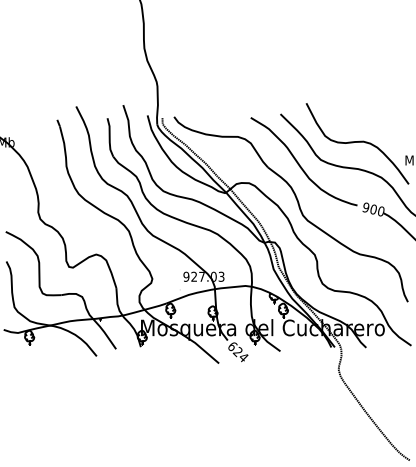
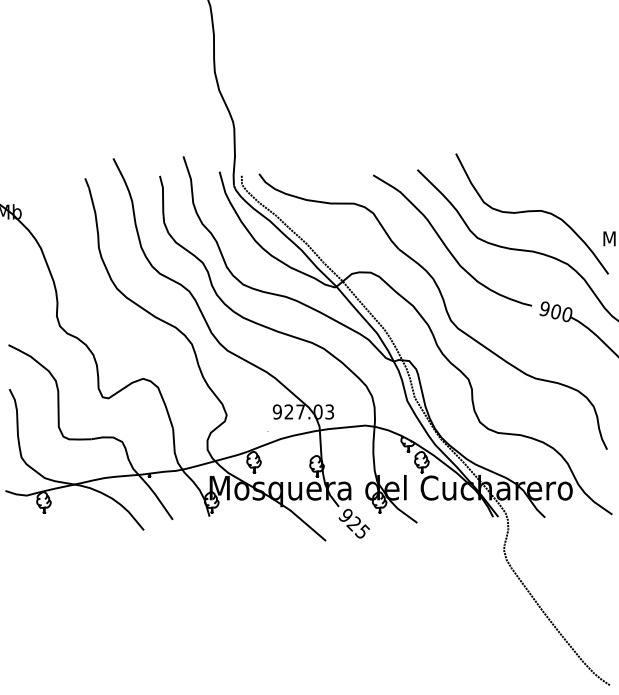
text: (237, 352) -> (353, 524), 624 -> 925

